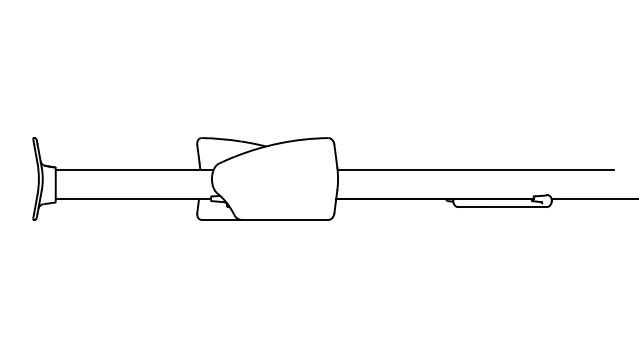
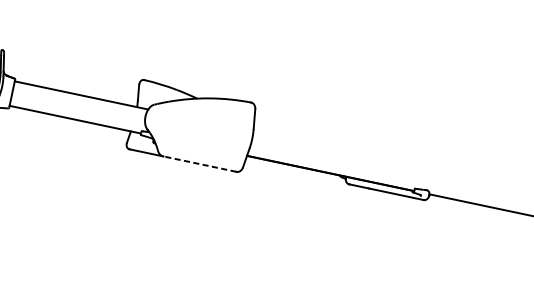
line: (475, 170) -> (370, 156), removed
line: (284, 219) -> (199, 163), solid -> dashed

